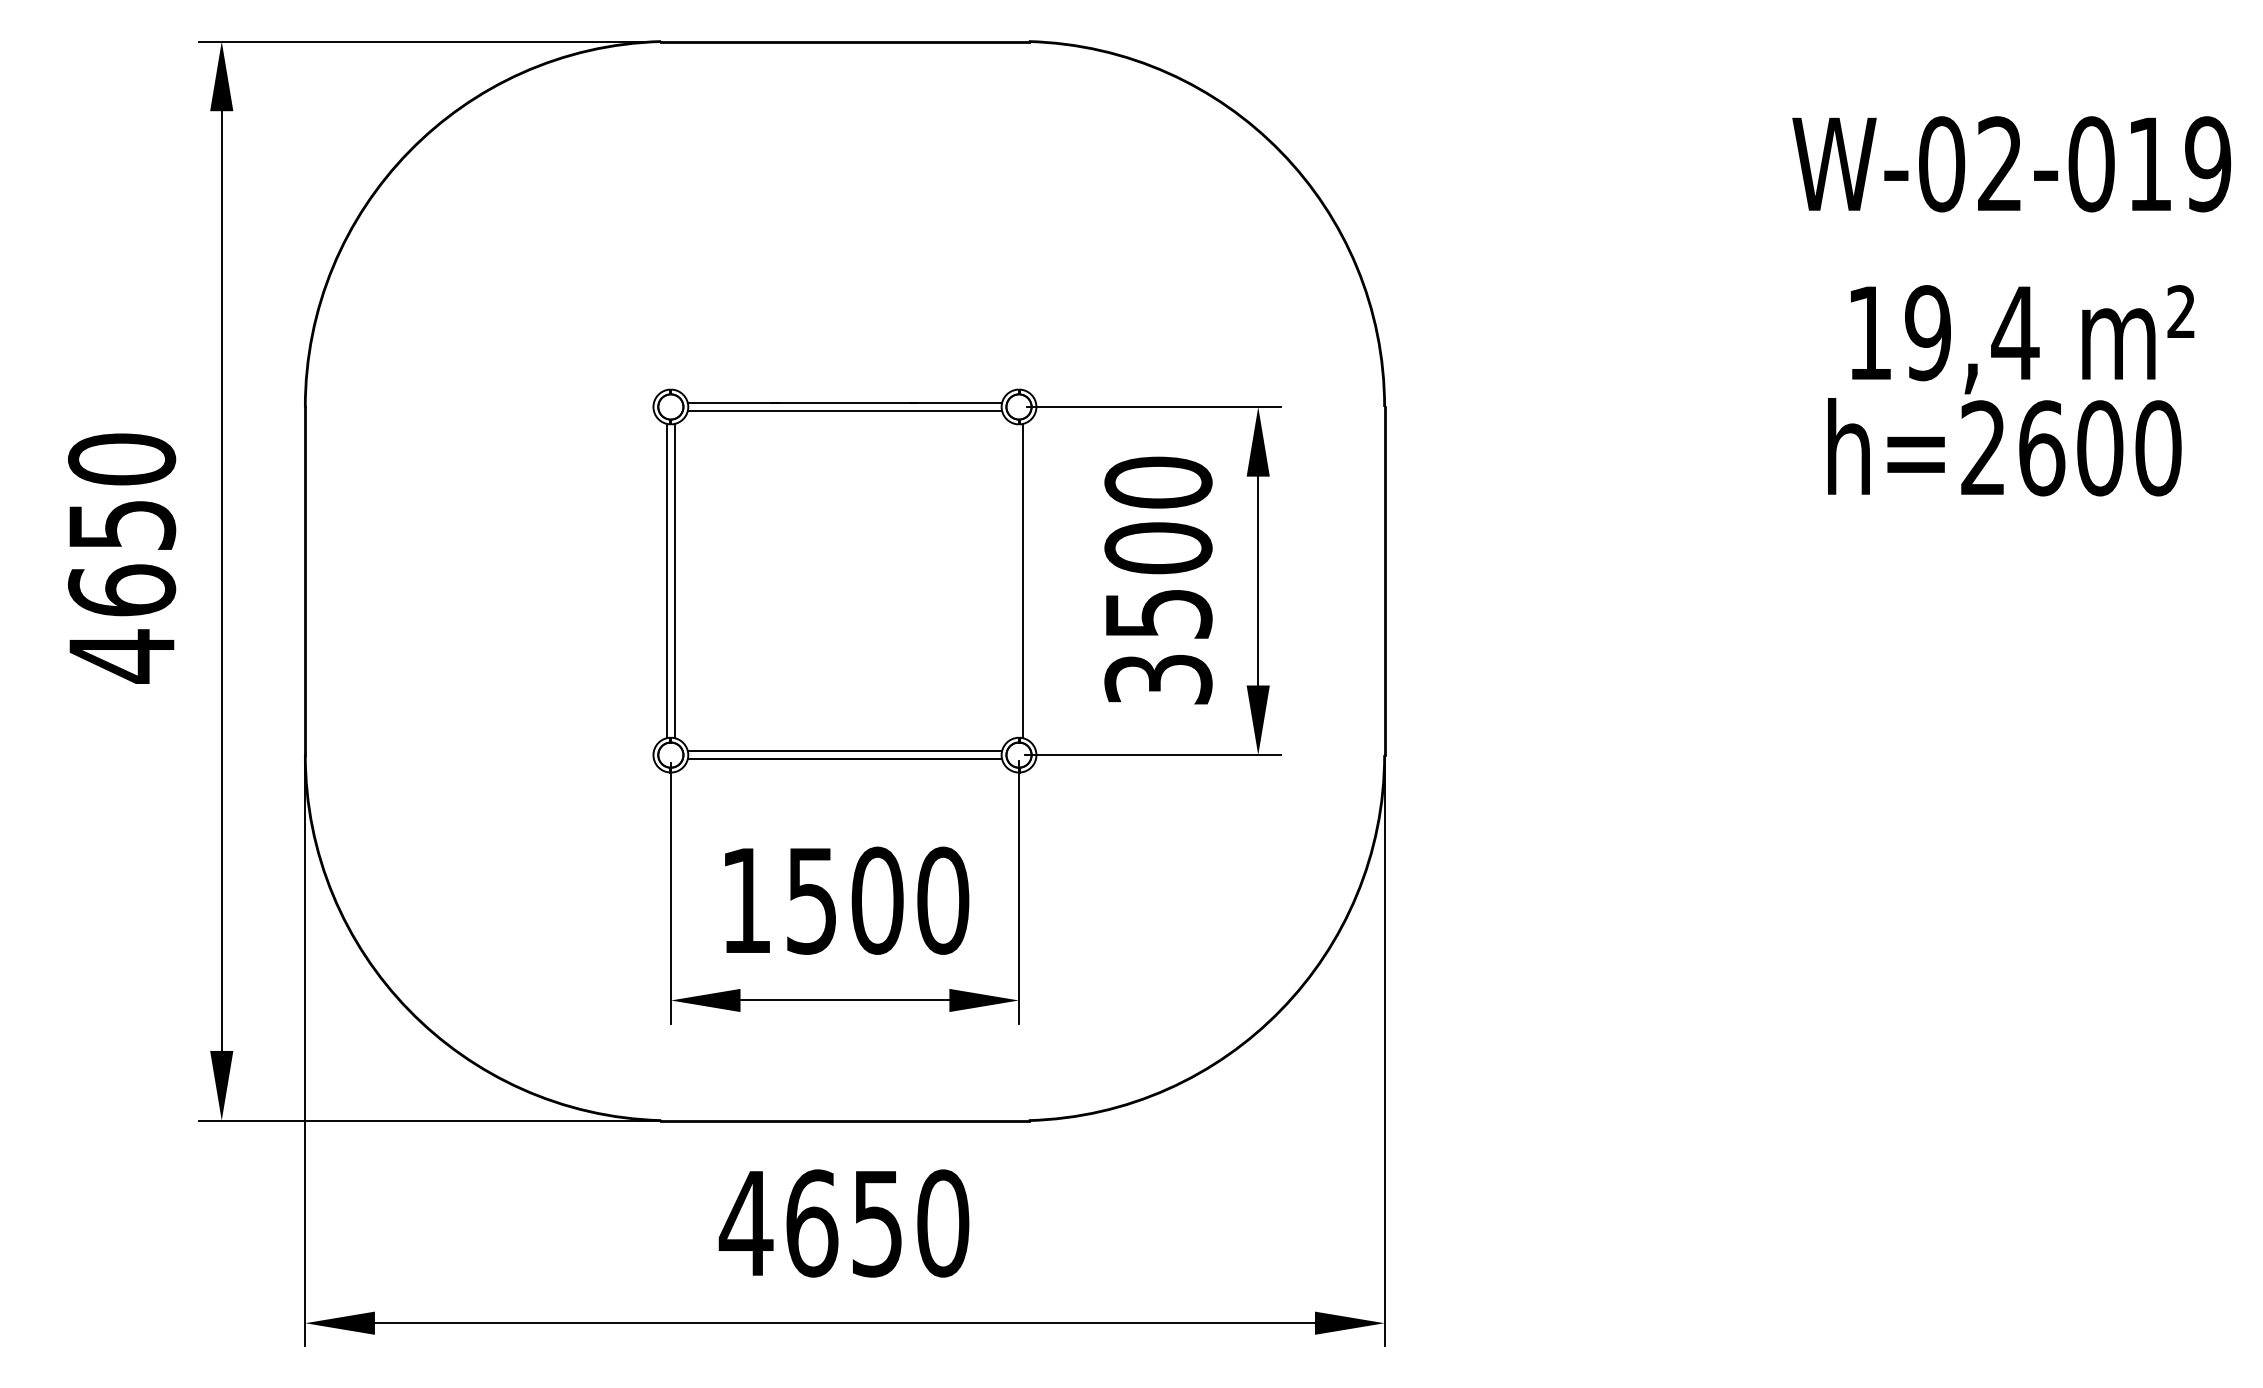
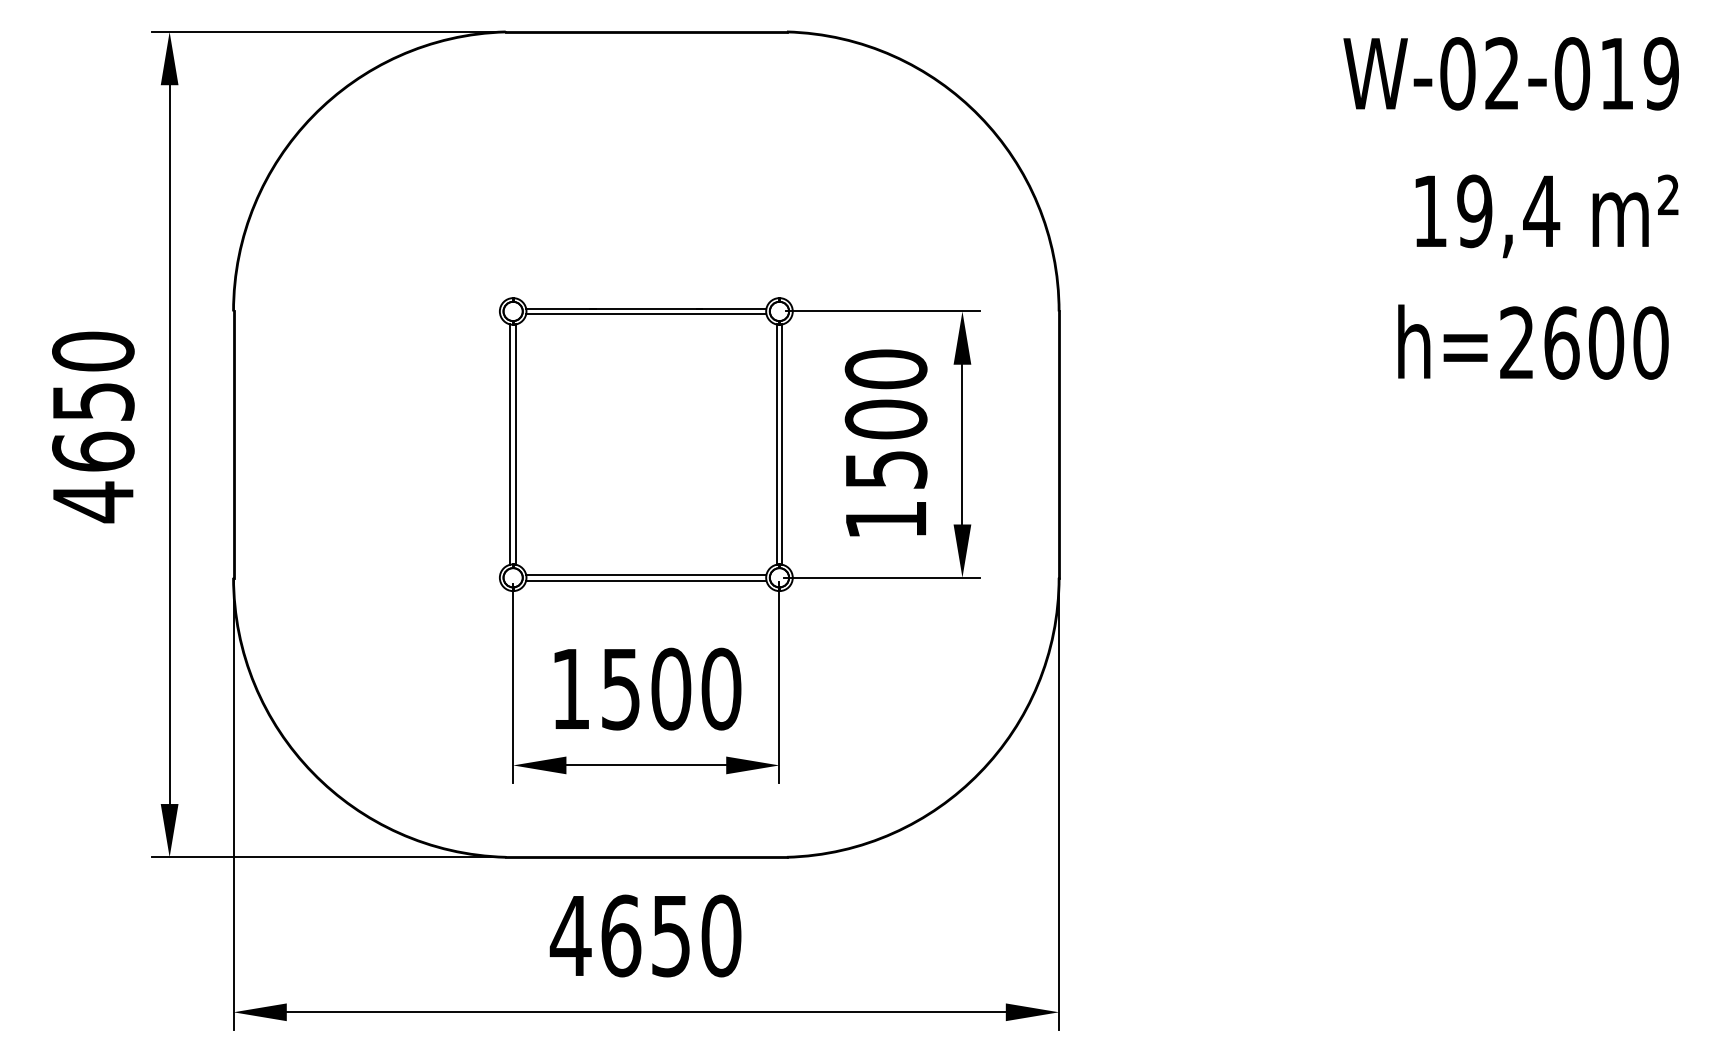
text: (2011, 164) -> (1511, 73), moved
text: (2022, 339) -> (1547, 216), moved
line: (1015, 581) -> (776, 444), added
text: (1158, 679) -> (886, 519), 3500 -> 1500

